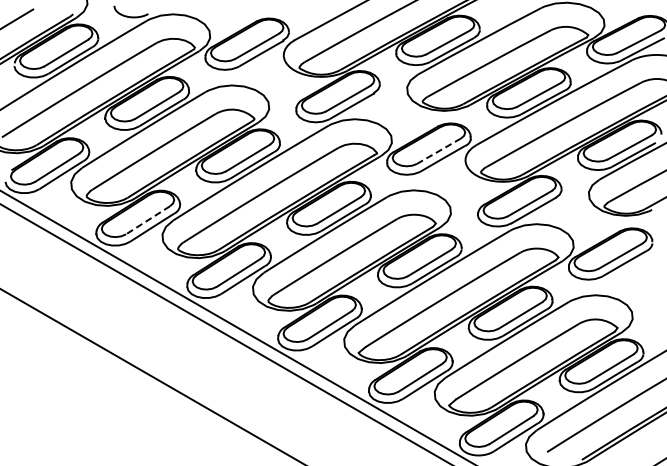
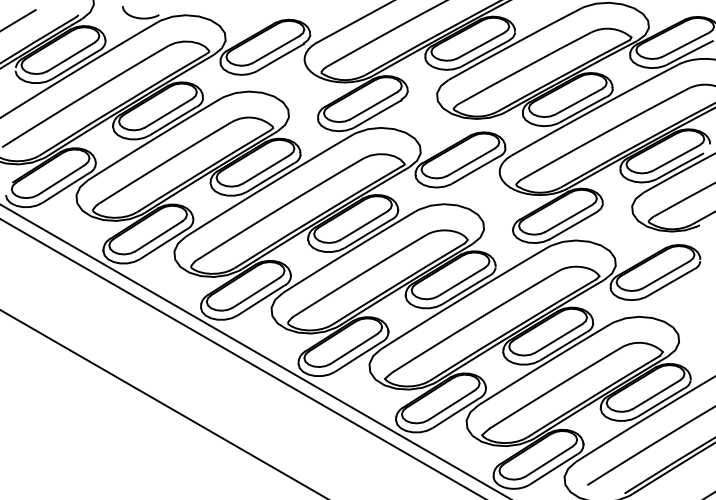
line: (438, 151) -> (470, 162), dashed -> solid
line: (147, 220) -> (158, 236), dashed -> solid

